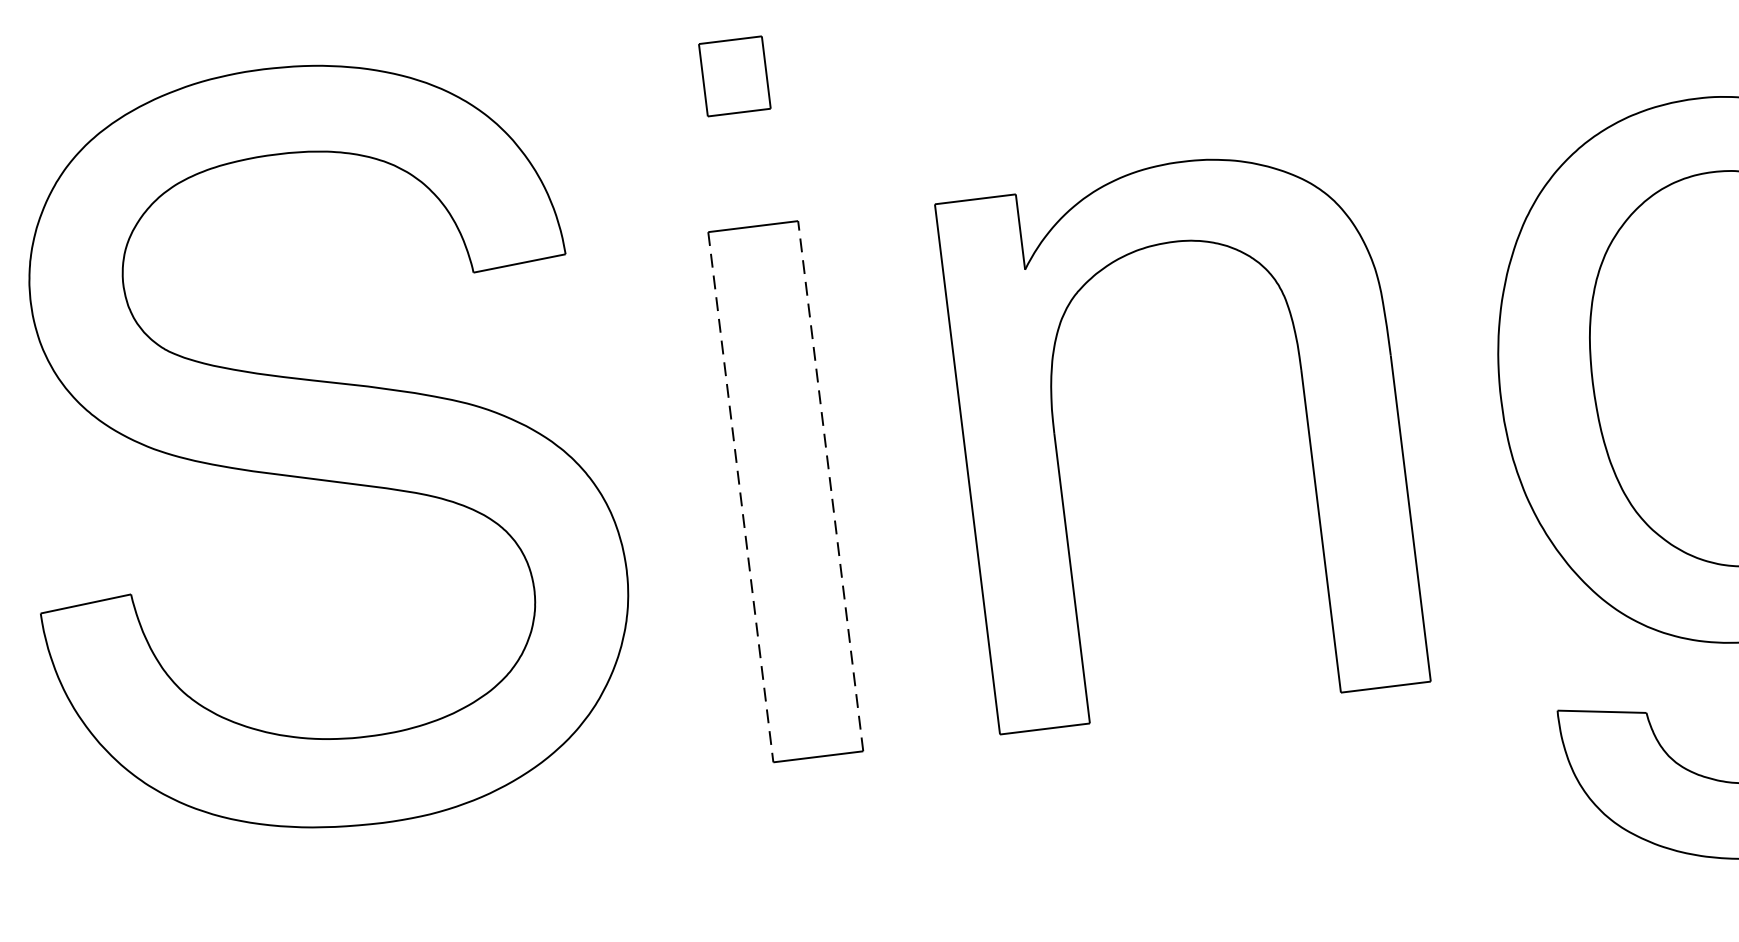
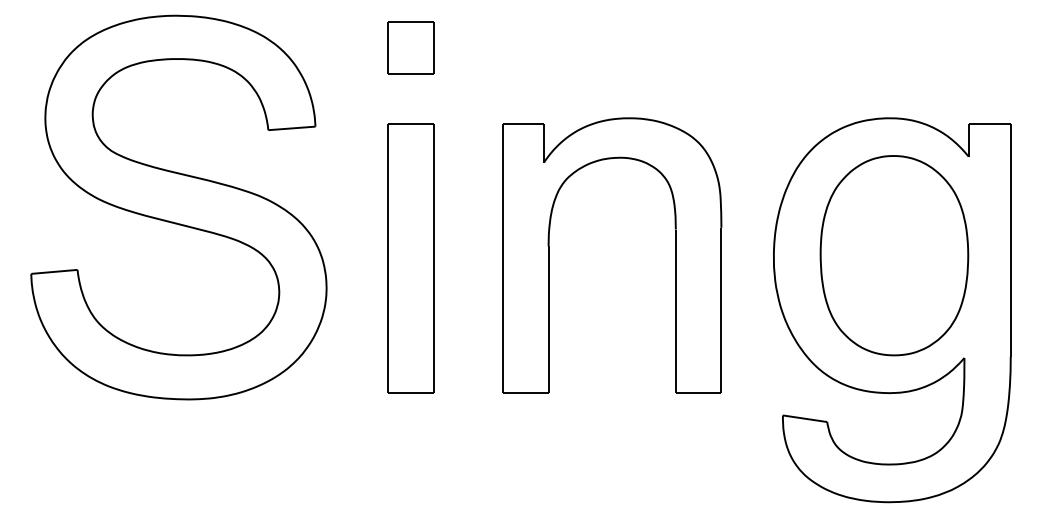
part: (733, 75) -> (410, 47), size x1.43
line: (830, 485) -> (433, 258), dashed -> solid
line: (741, 498) -> (388, 259), dashed -> solid

